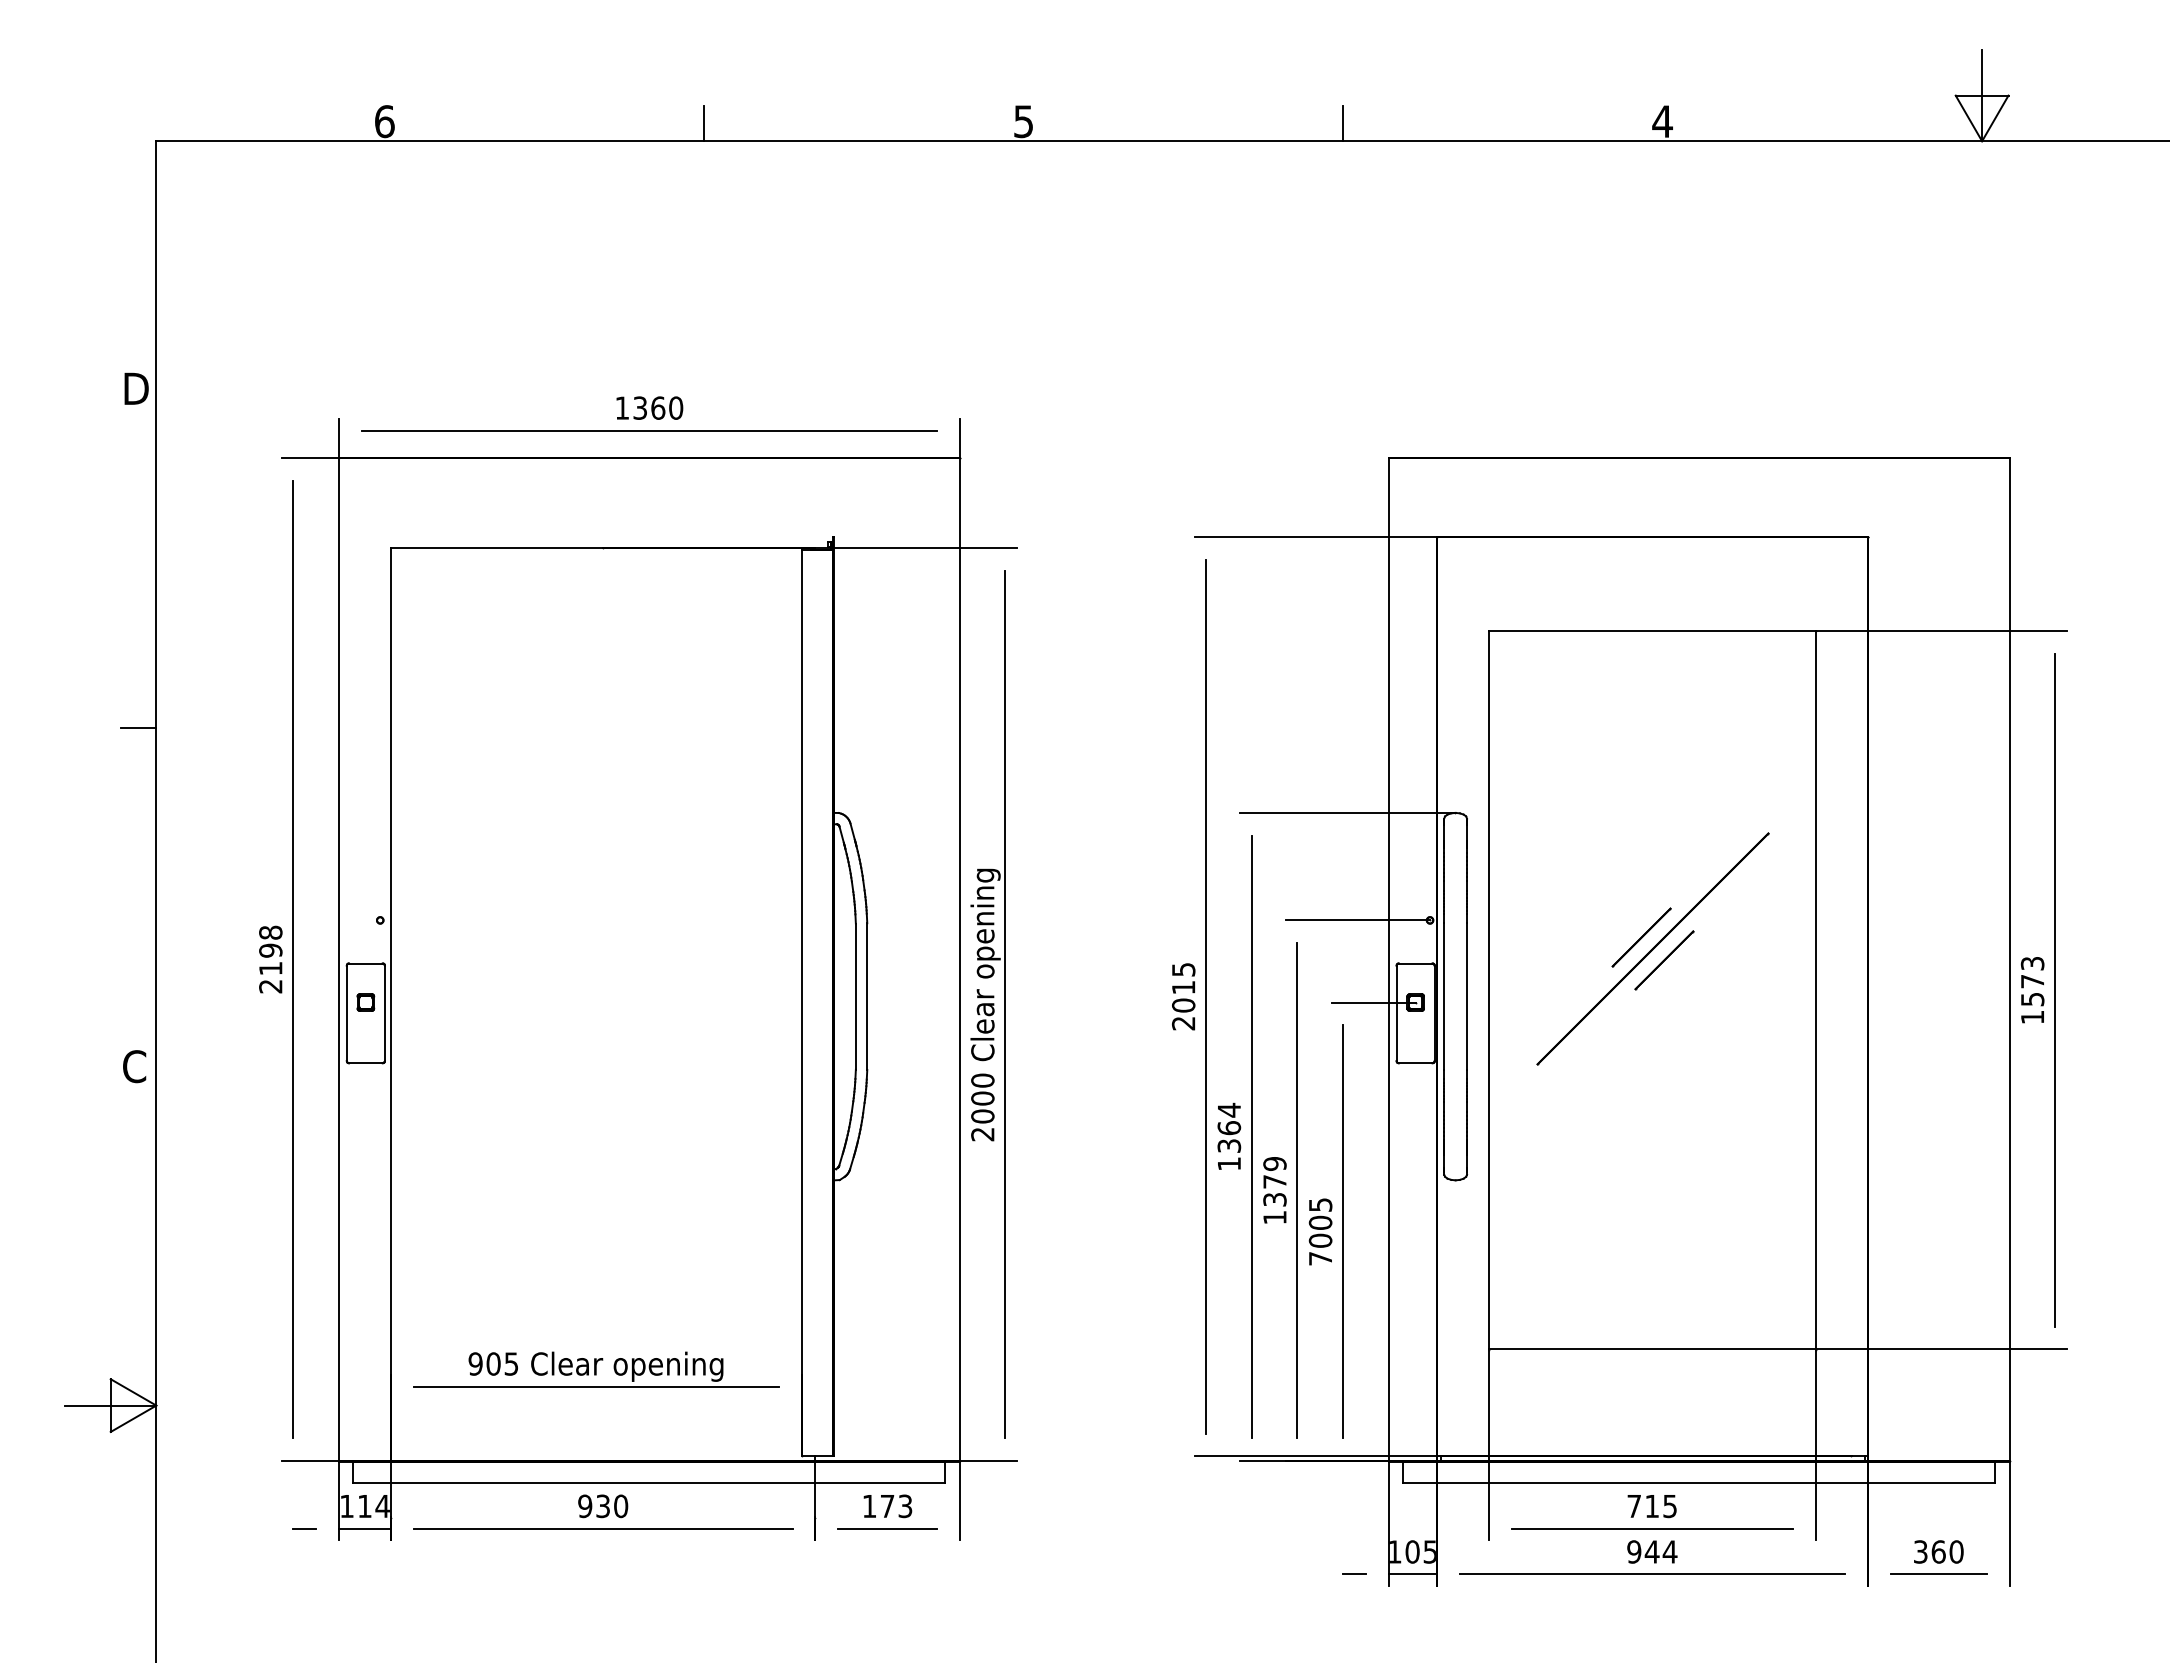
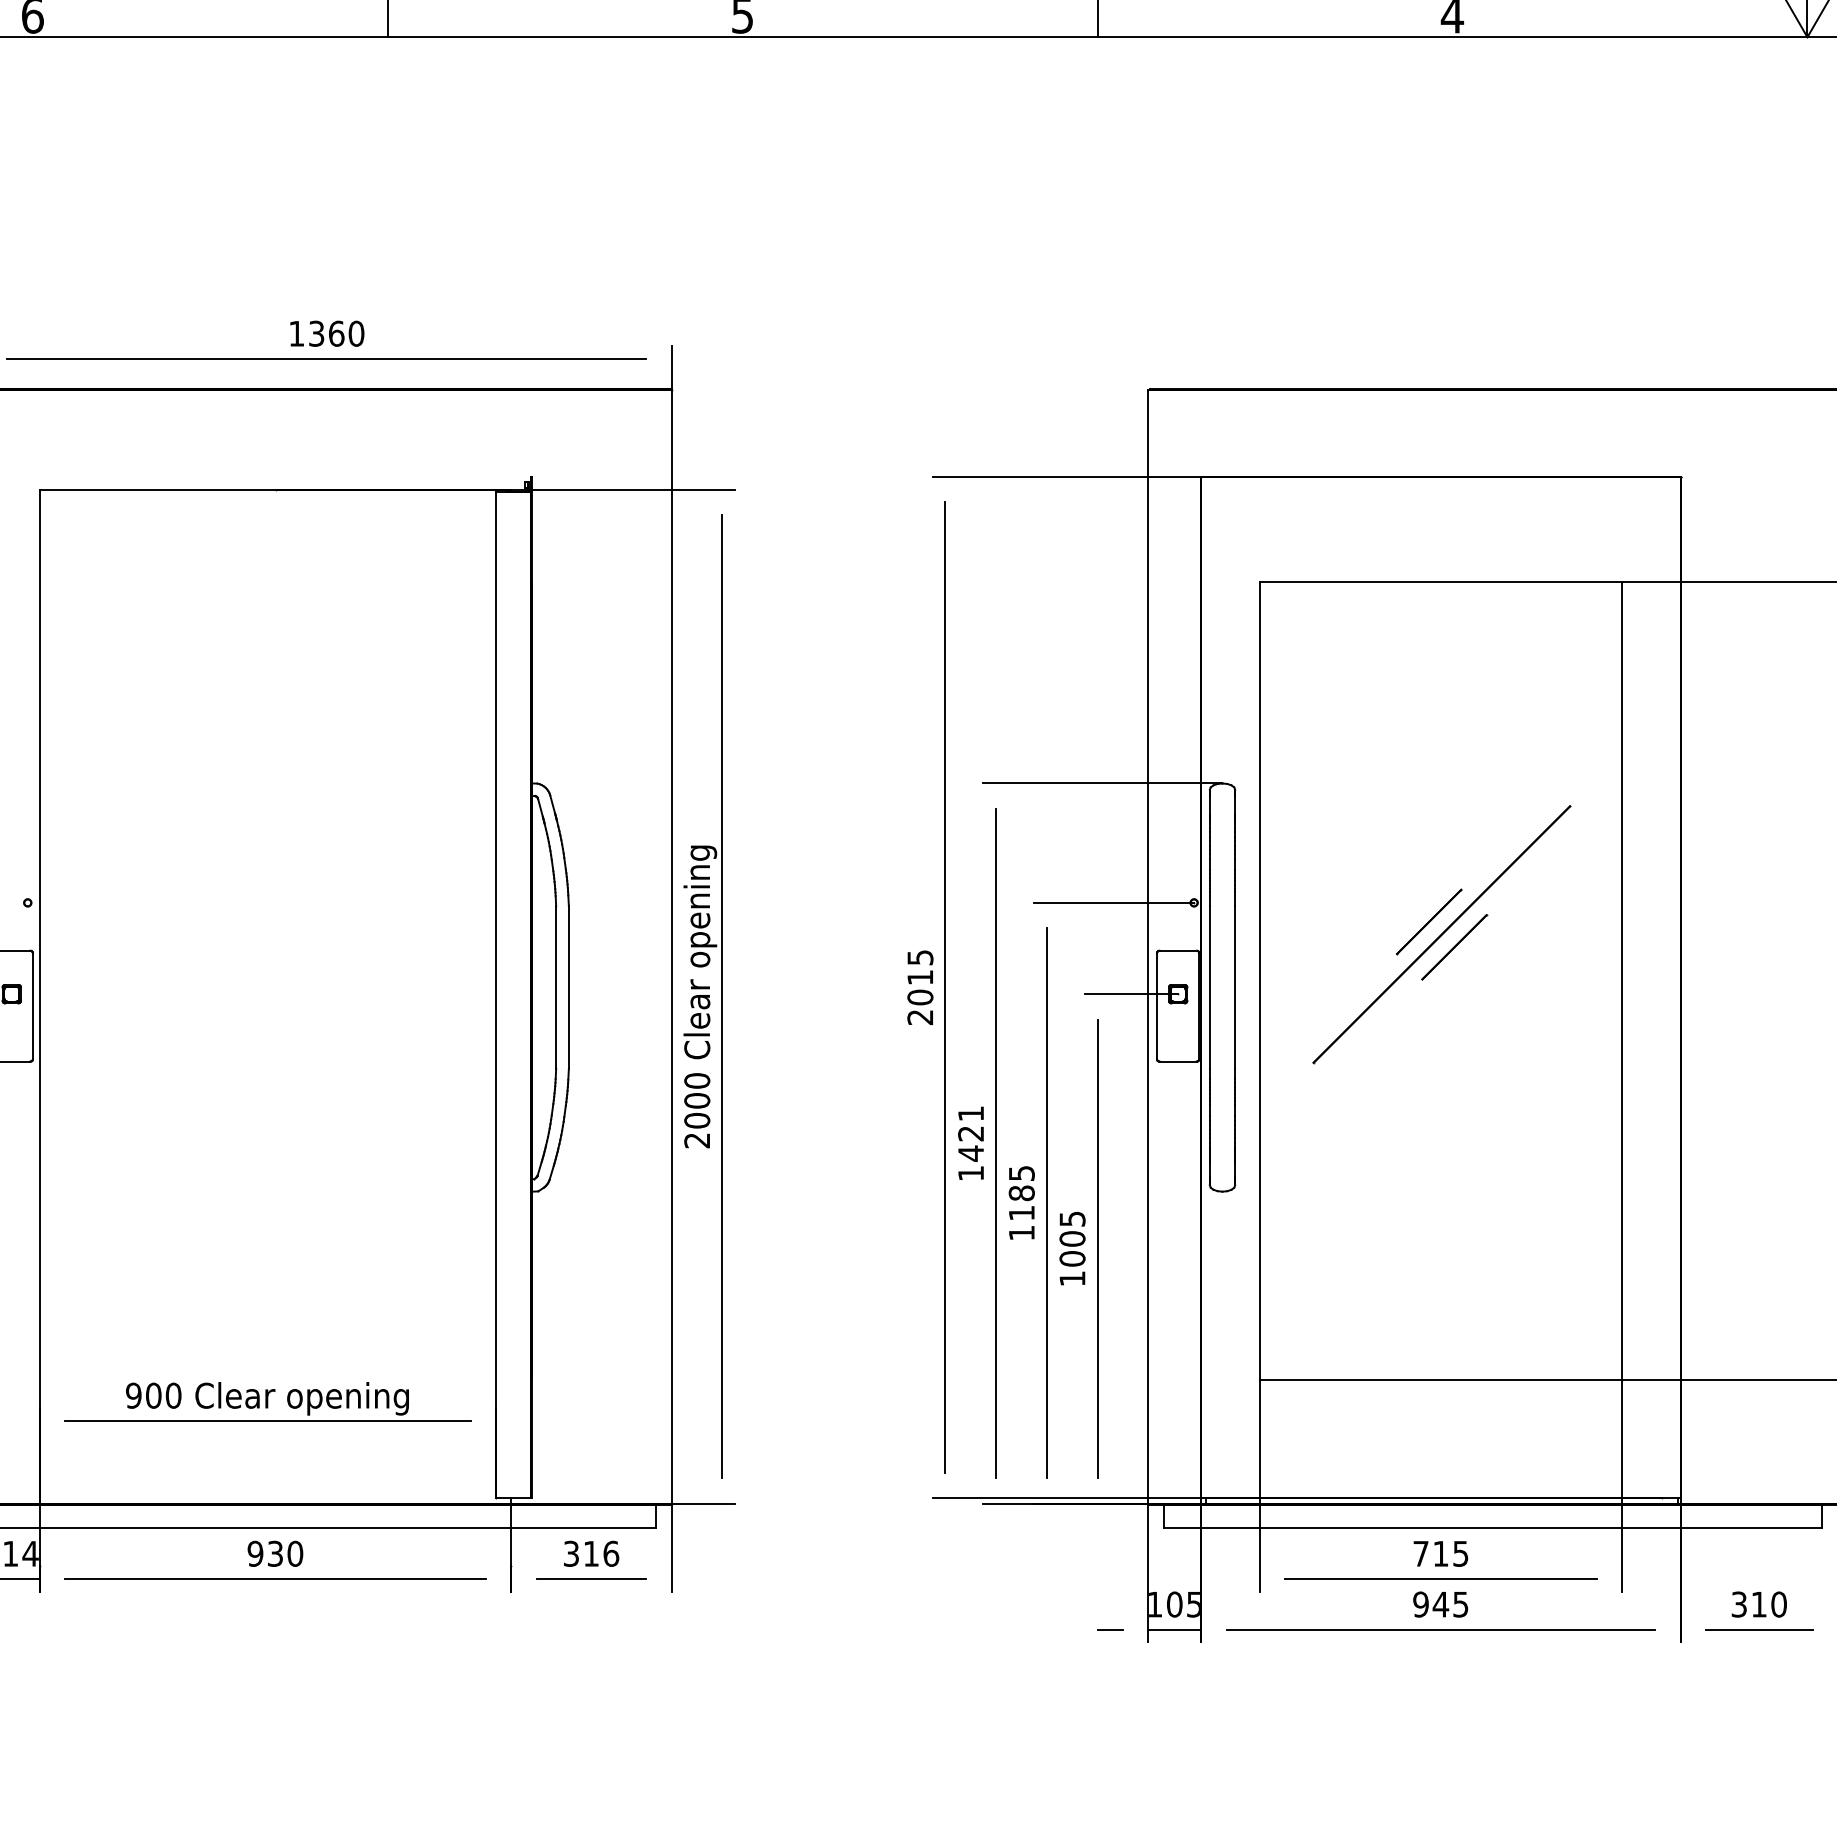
text: (1229, 1127) -> (971, 1132), 1364 -> 1421
text: (1274, 1181) -> (1021, 1192), 1379 -> 1185
text: (1320, 1258) -> (1072, 1278), 7005 -> 1005
text: (511, 1363) -> (173, 1395), 905 -> 900
text: (887, 1506) -> (591, 1554), 173 -> 316
text: (1669, 1551) -> (1460, 1604), 944 -> 945
text: (1938, 1551) -> (1758, 1604), 360 -> 310

